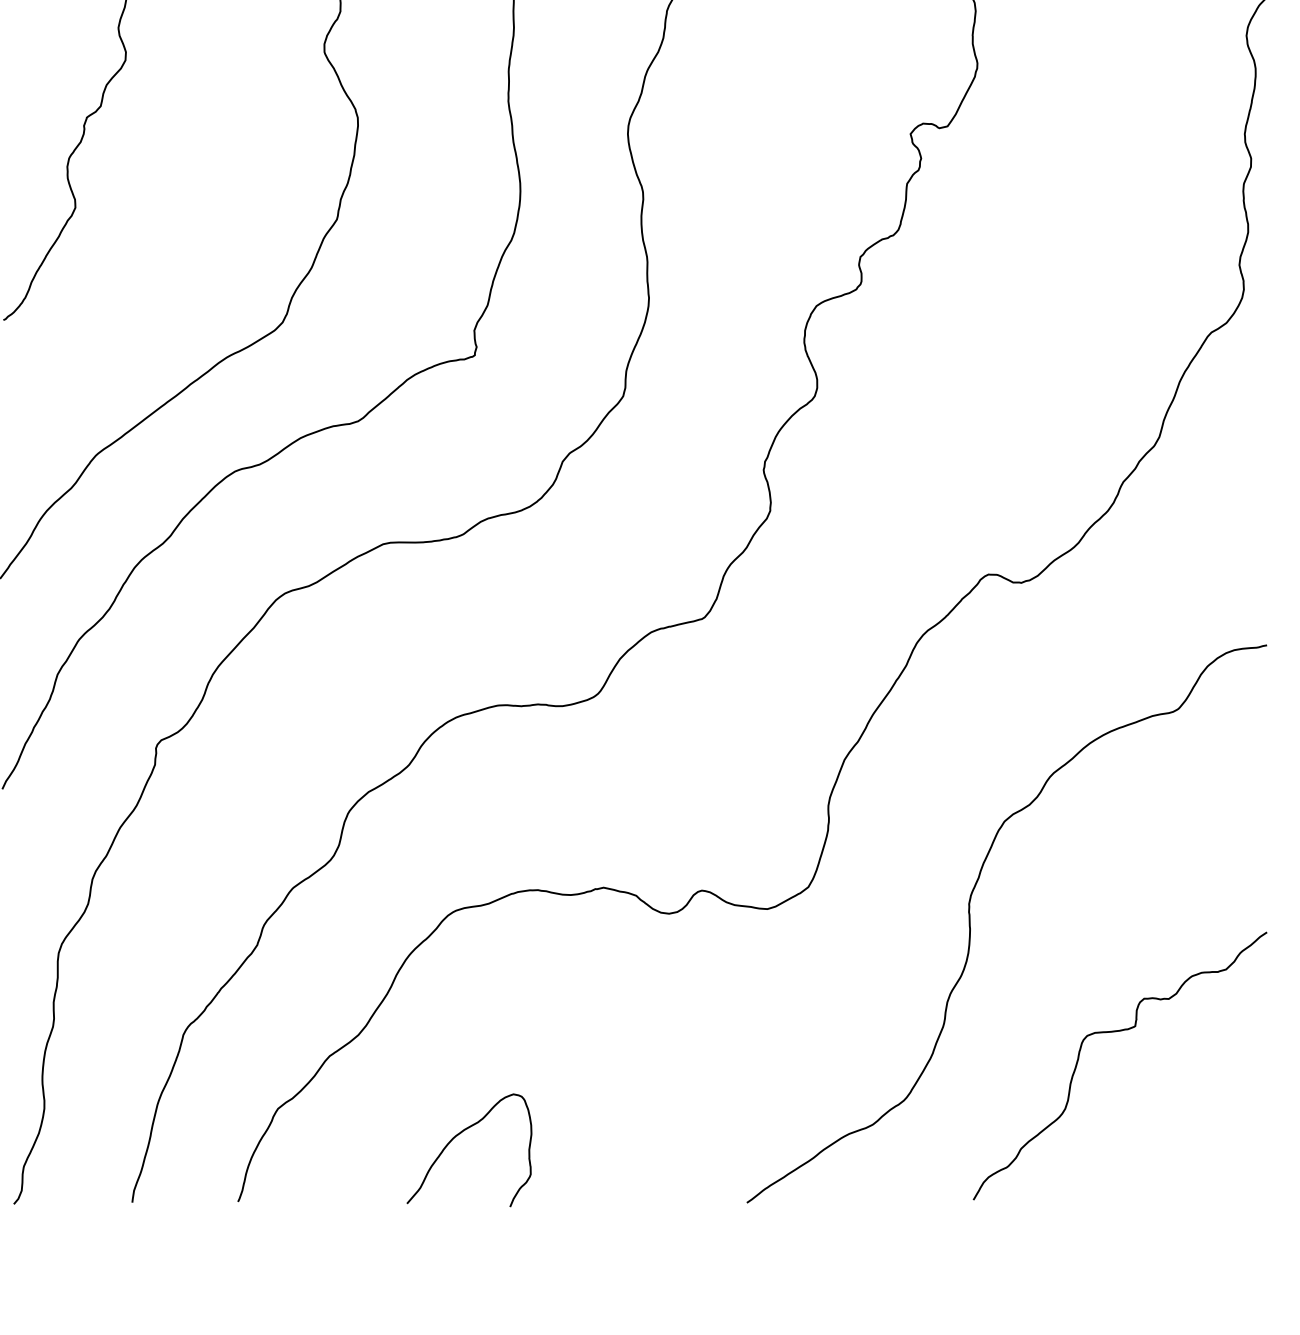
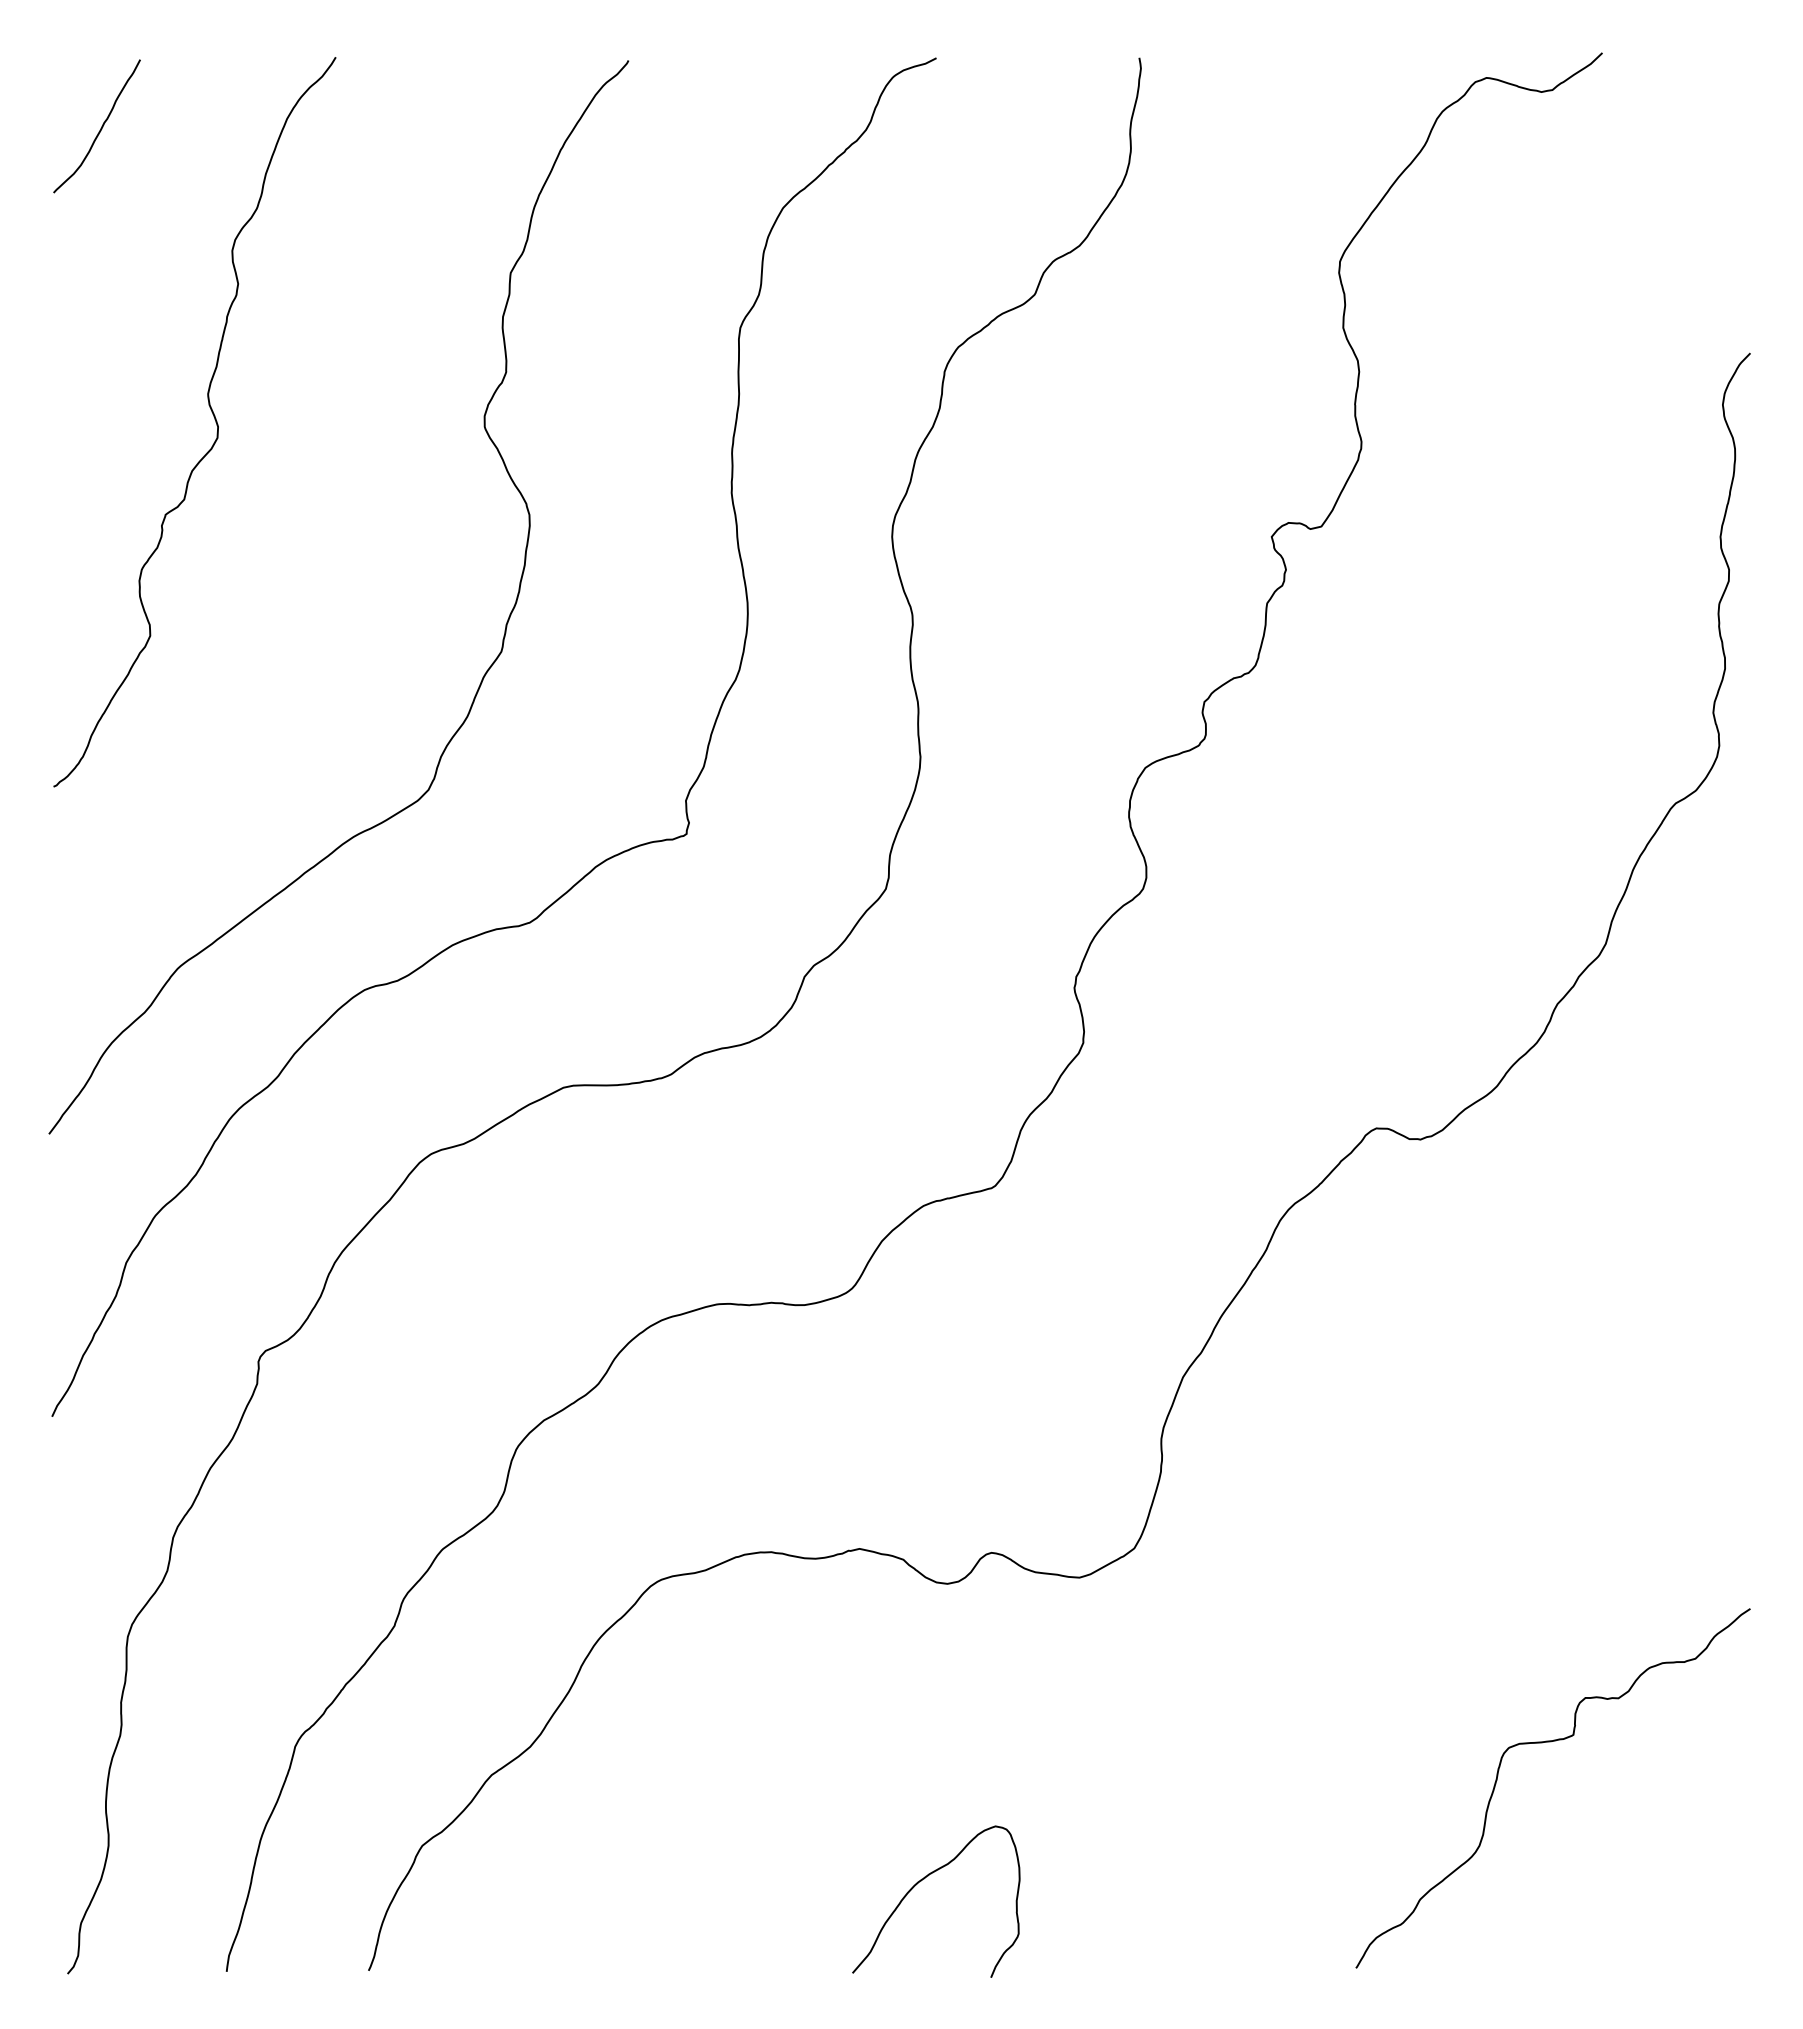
curve: (970, 923) -> (1352, 1597), removed
curve: (458, 1135) -> (921, 1881), moved

